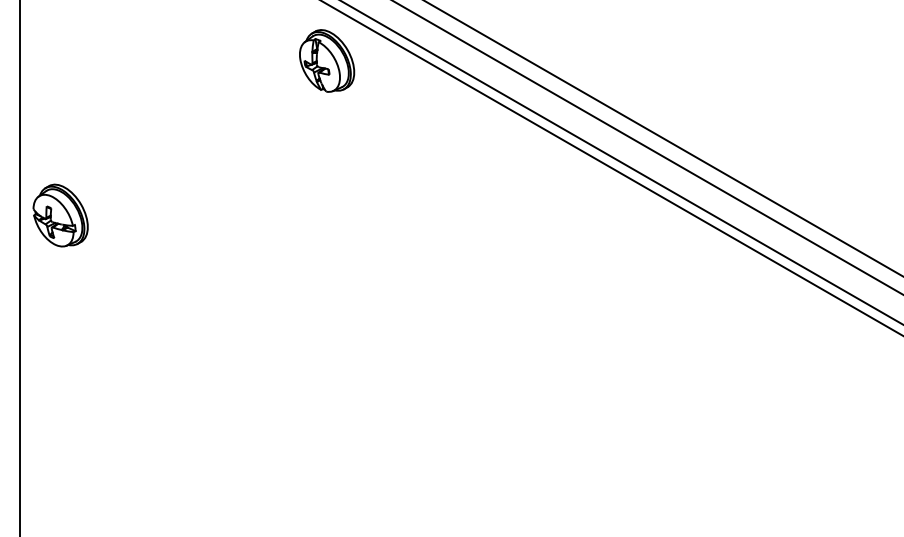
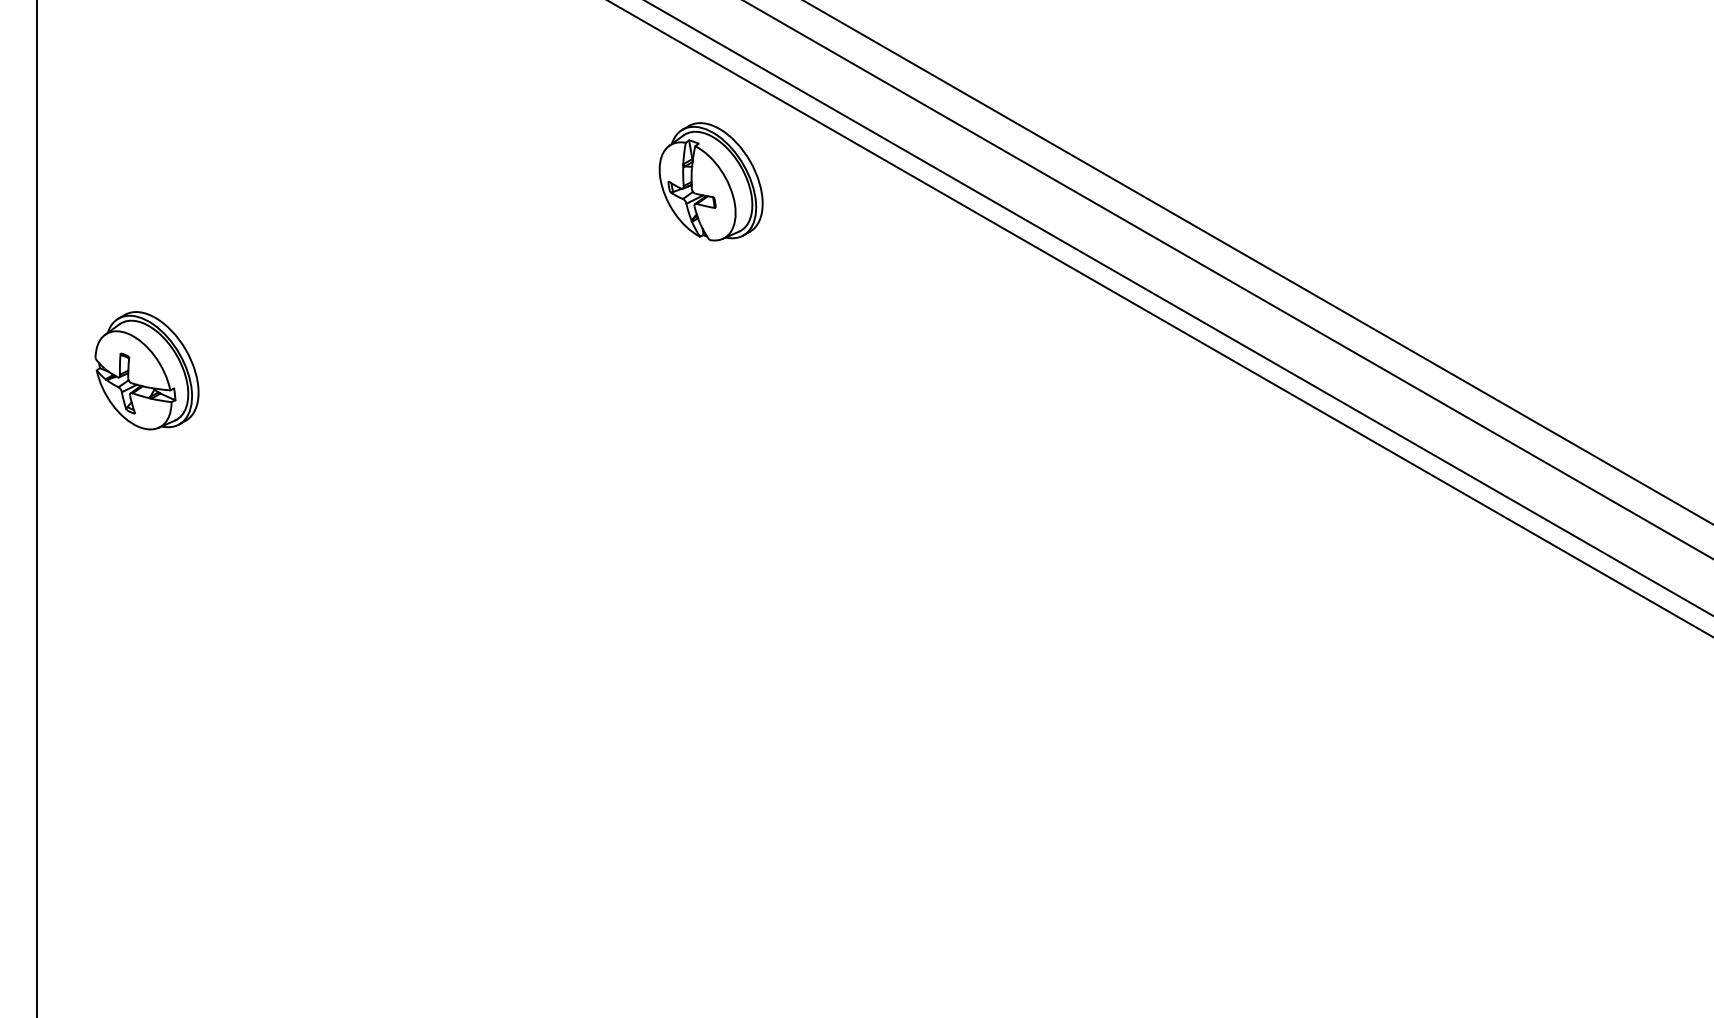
part: (327, 60) -> (711, 180), moved
part: (60, 215) -> (146, 370), moved

